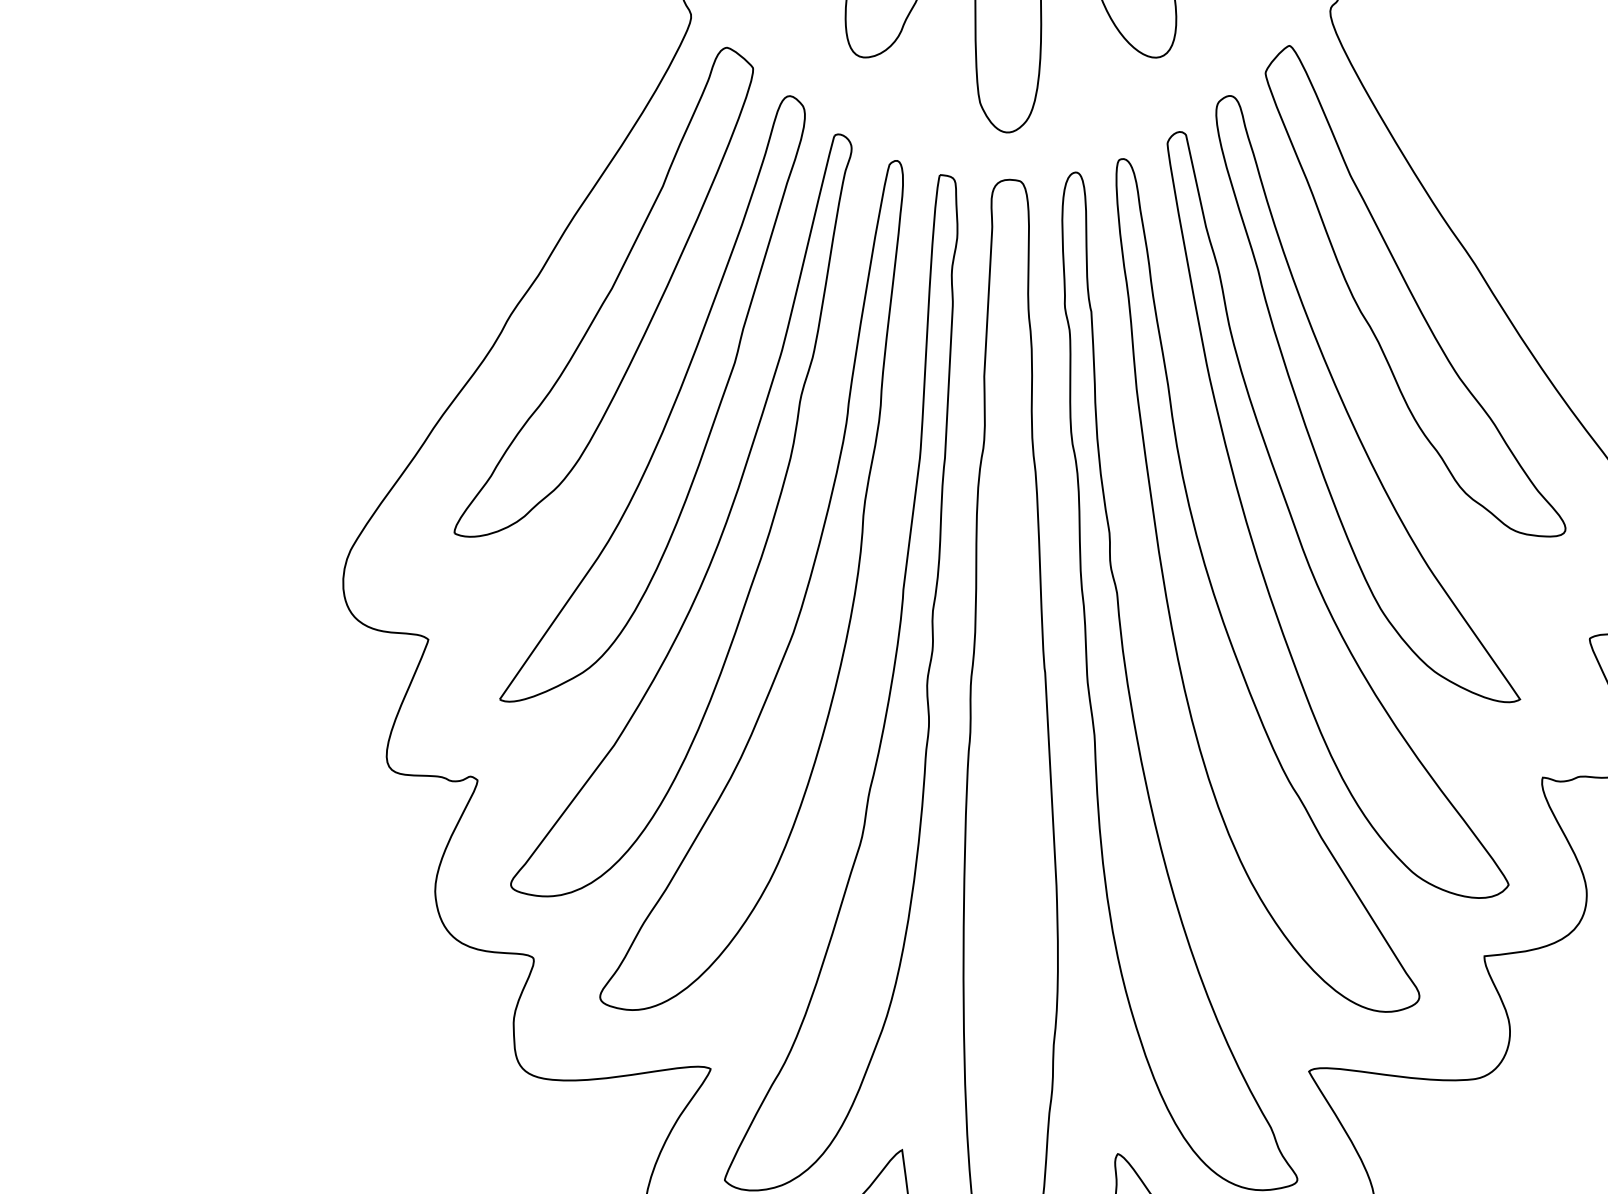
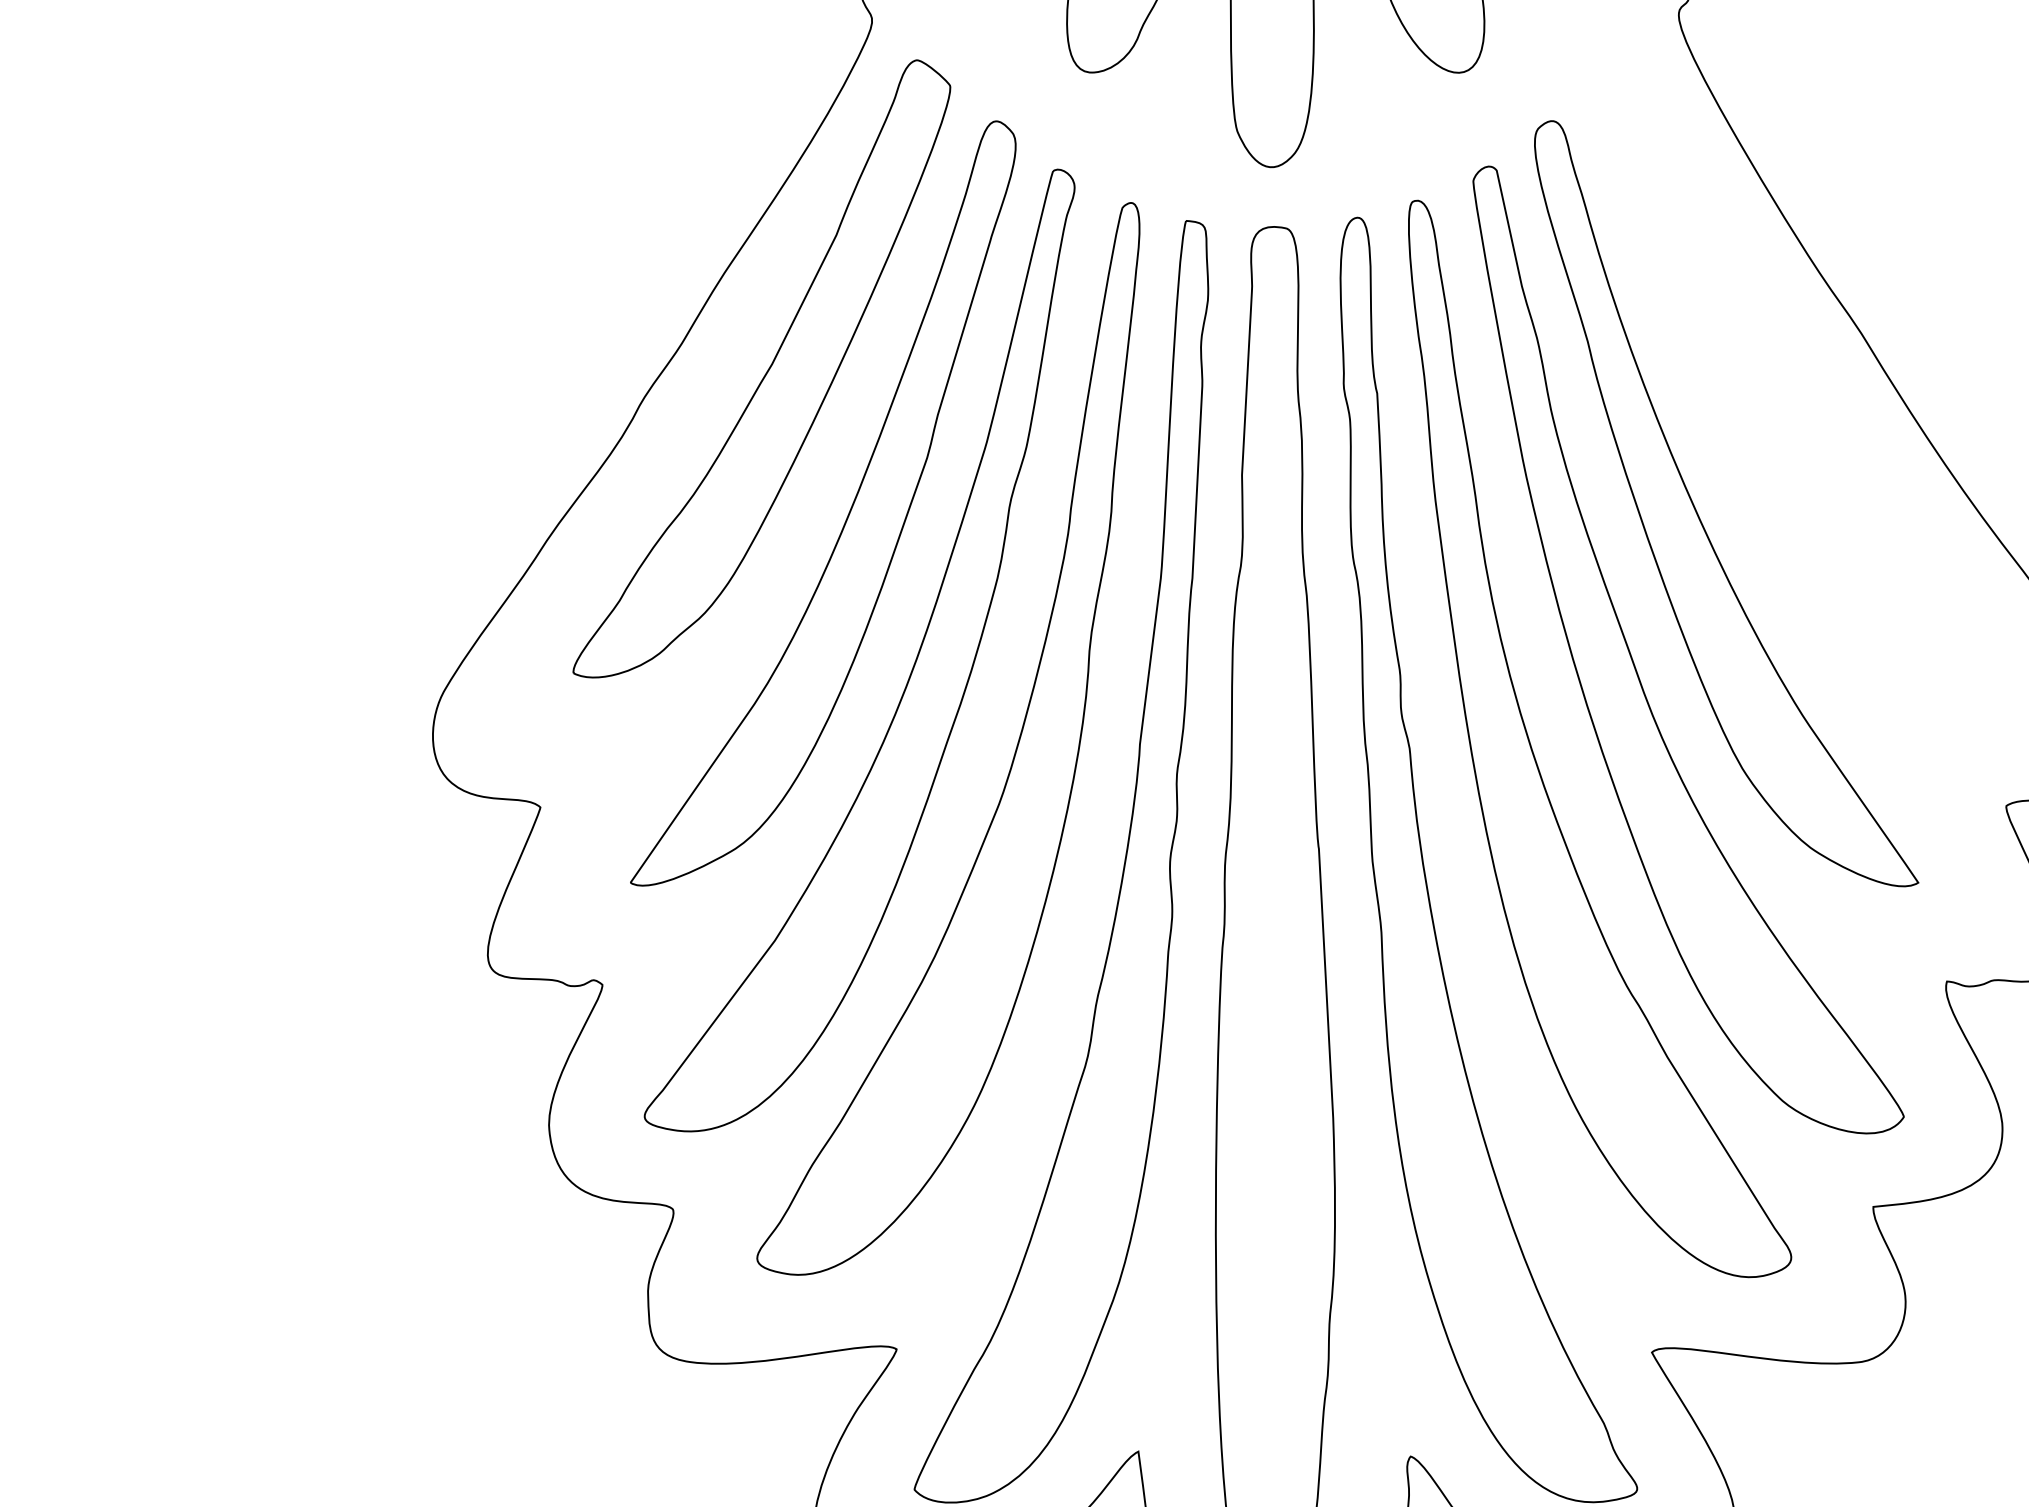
part: (1415, 291) -> (1786, 367), removed

